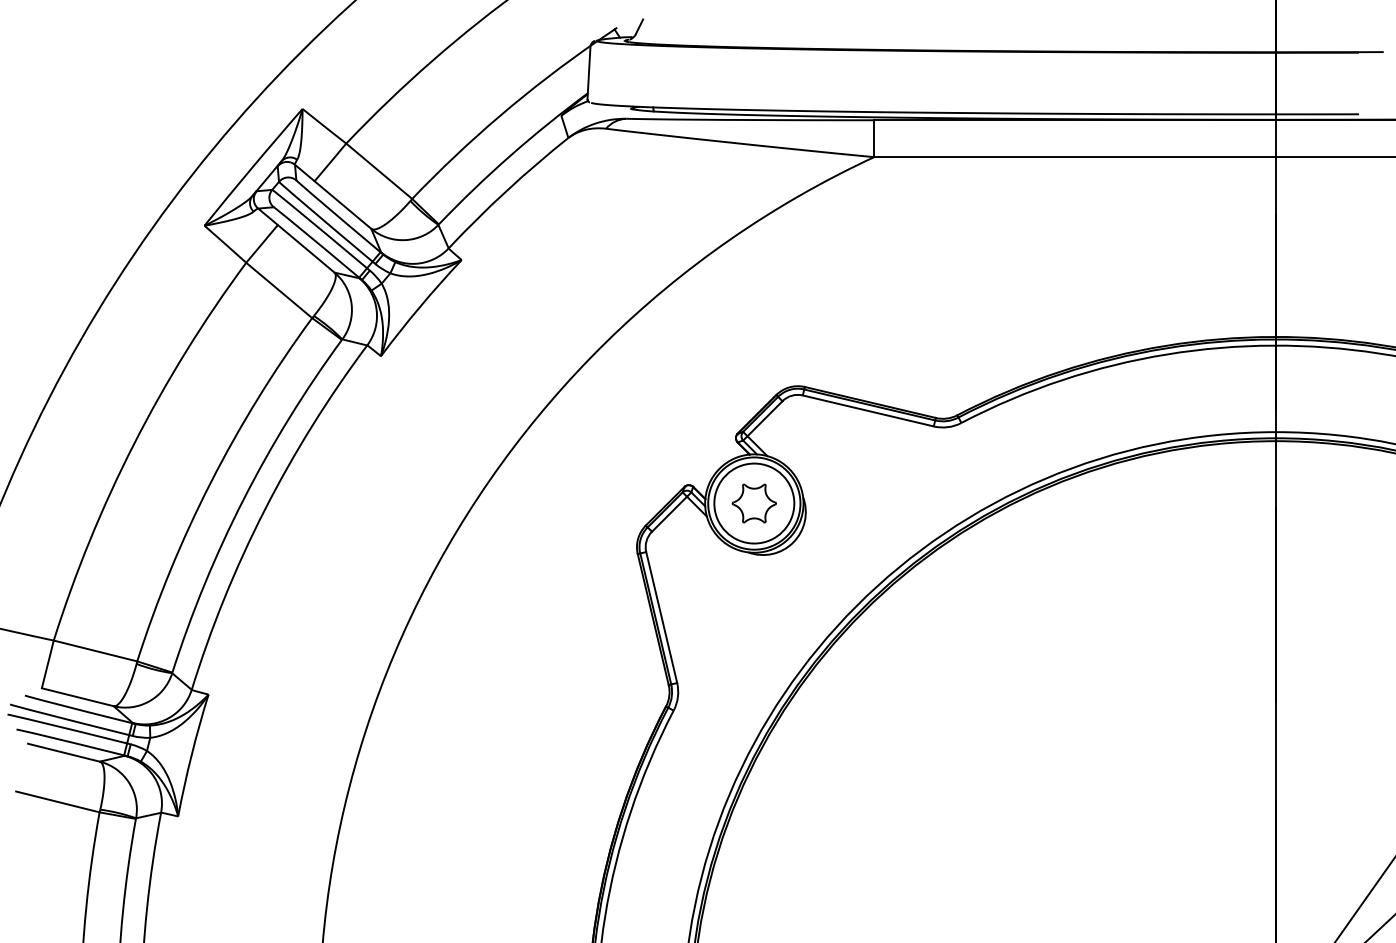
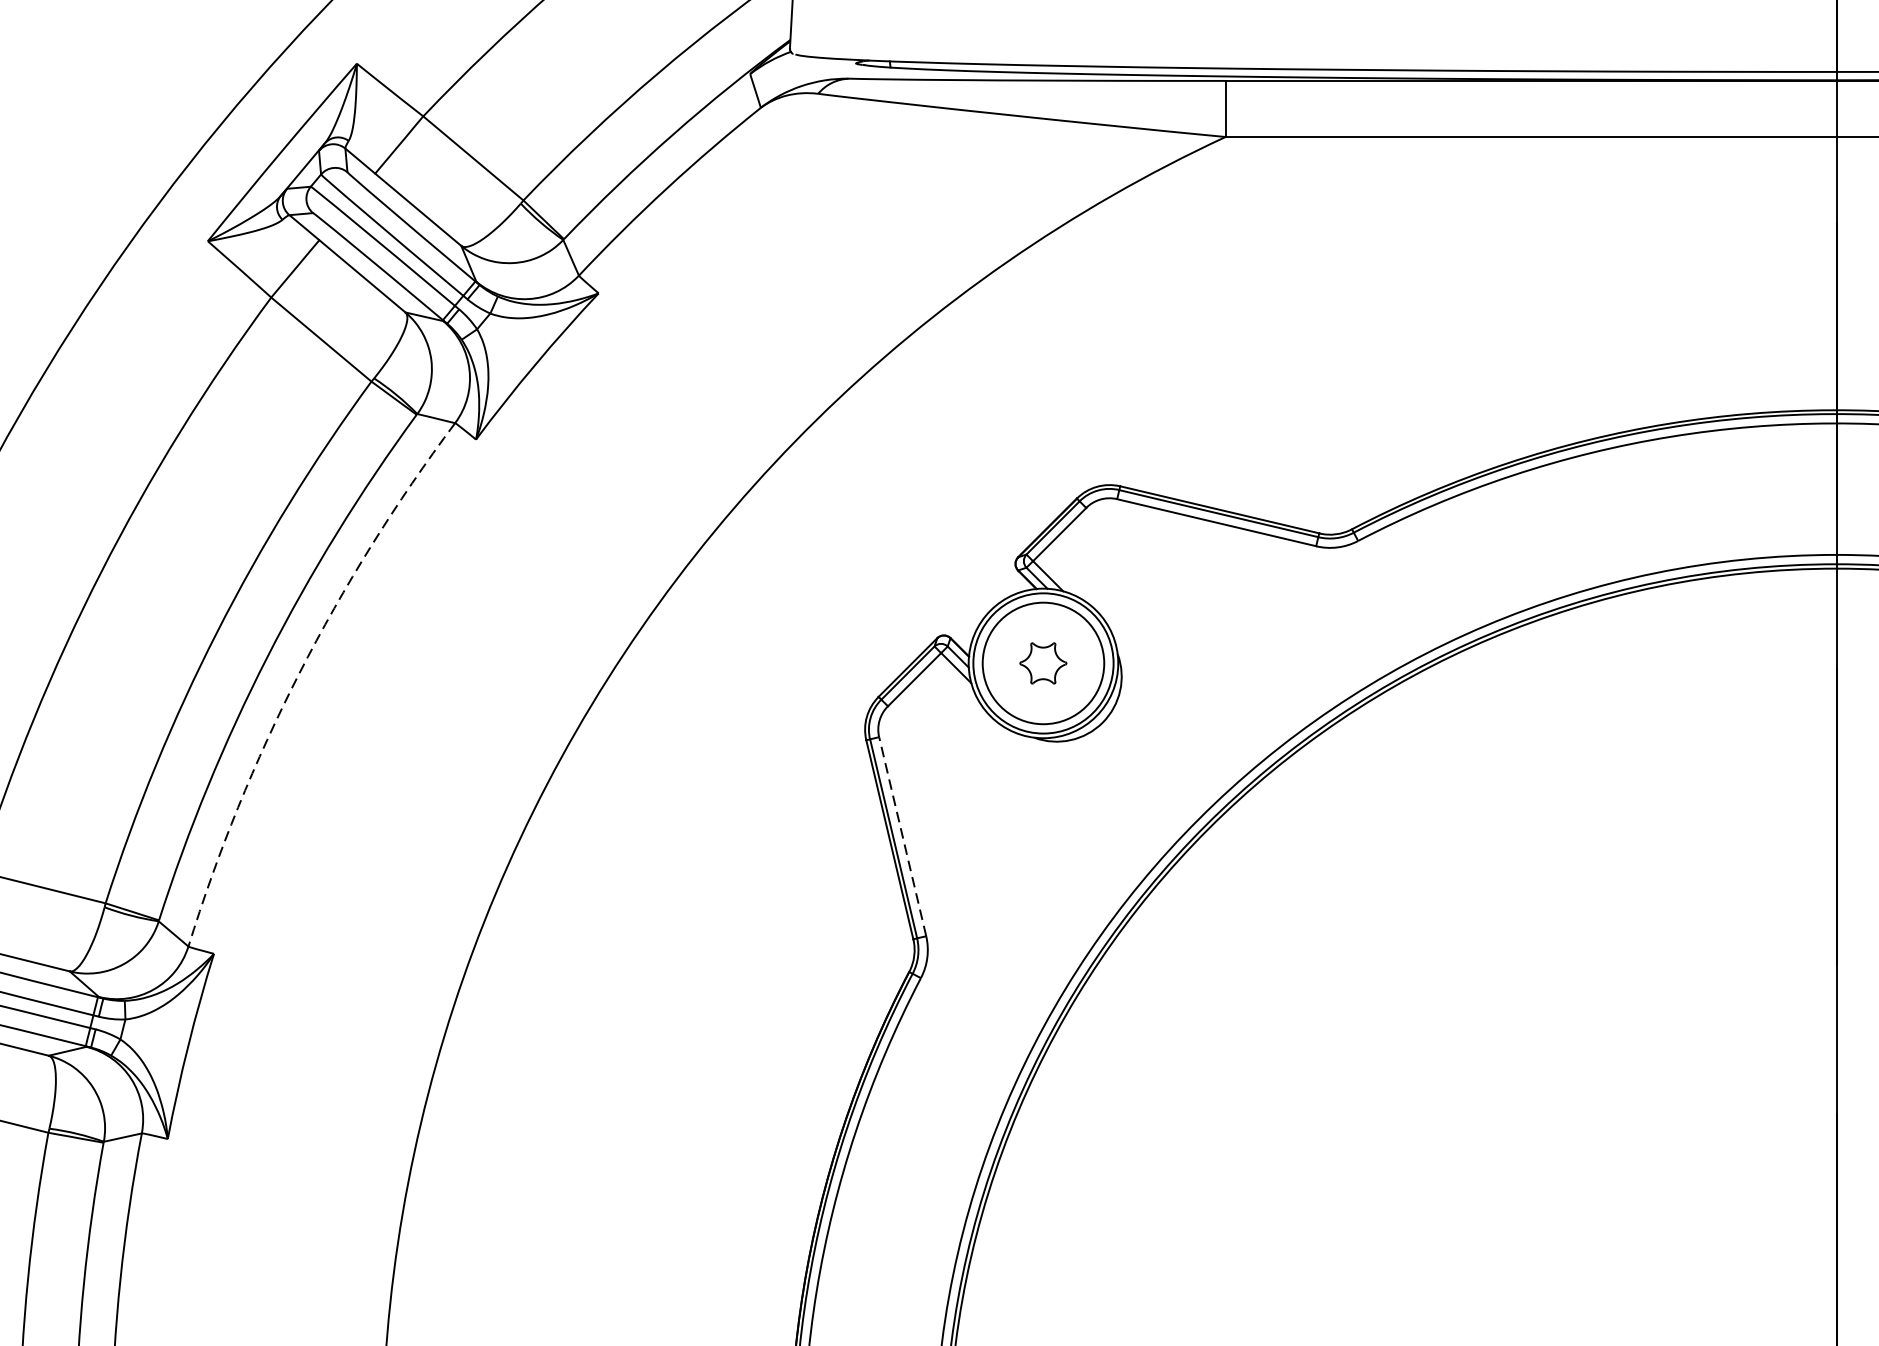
part: (753, 503) -> (1042, 663), size x0.7
arc: (264, 510) -> (299, 674), solid -> dashed
line: (661, 617) -> (902, 836), solid -> dashed

